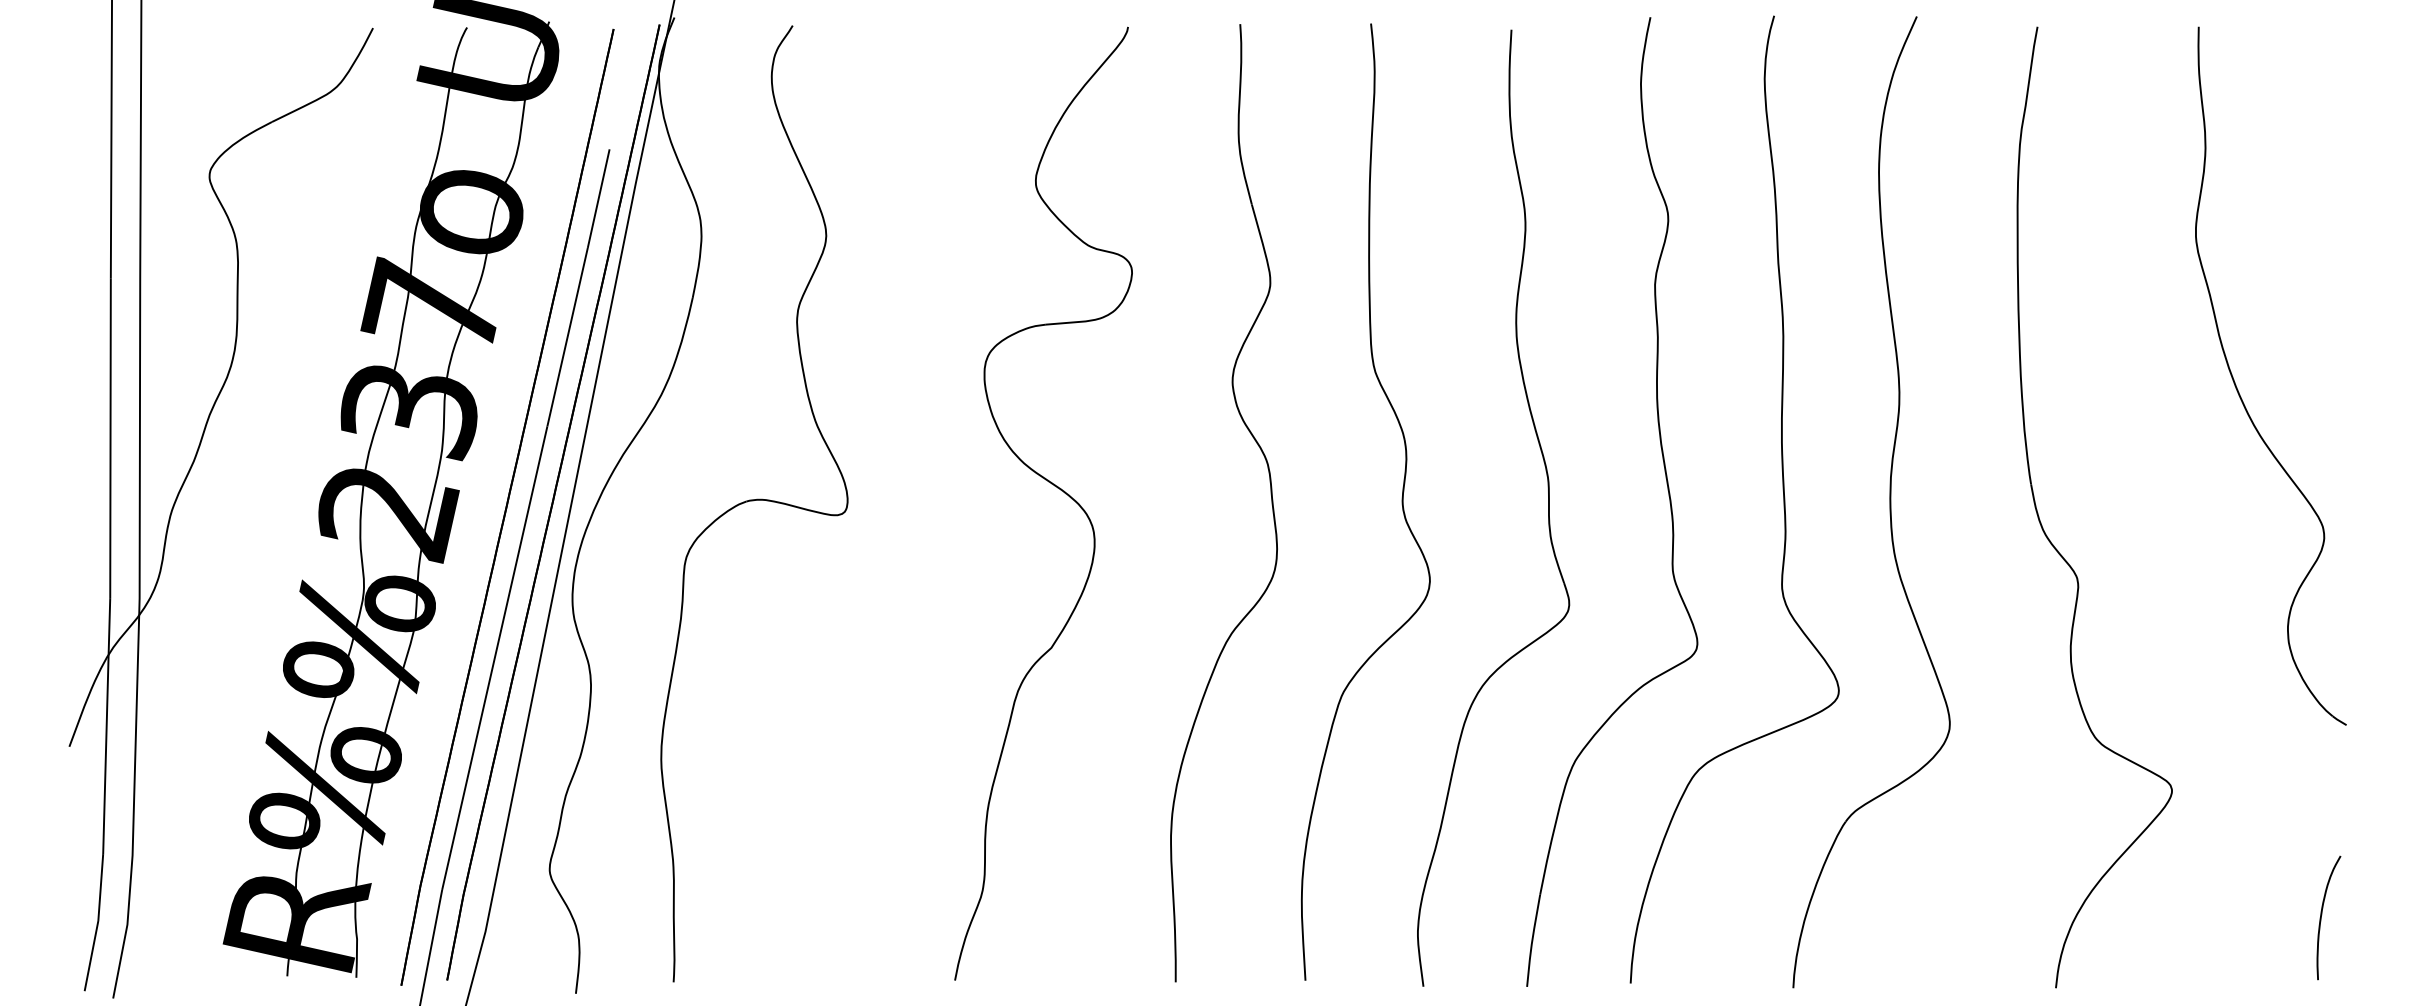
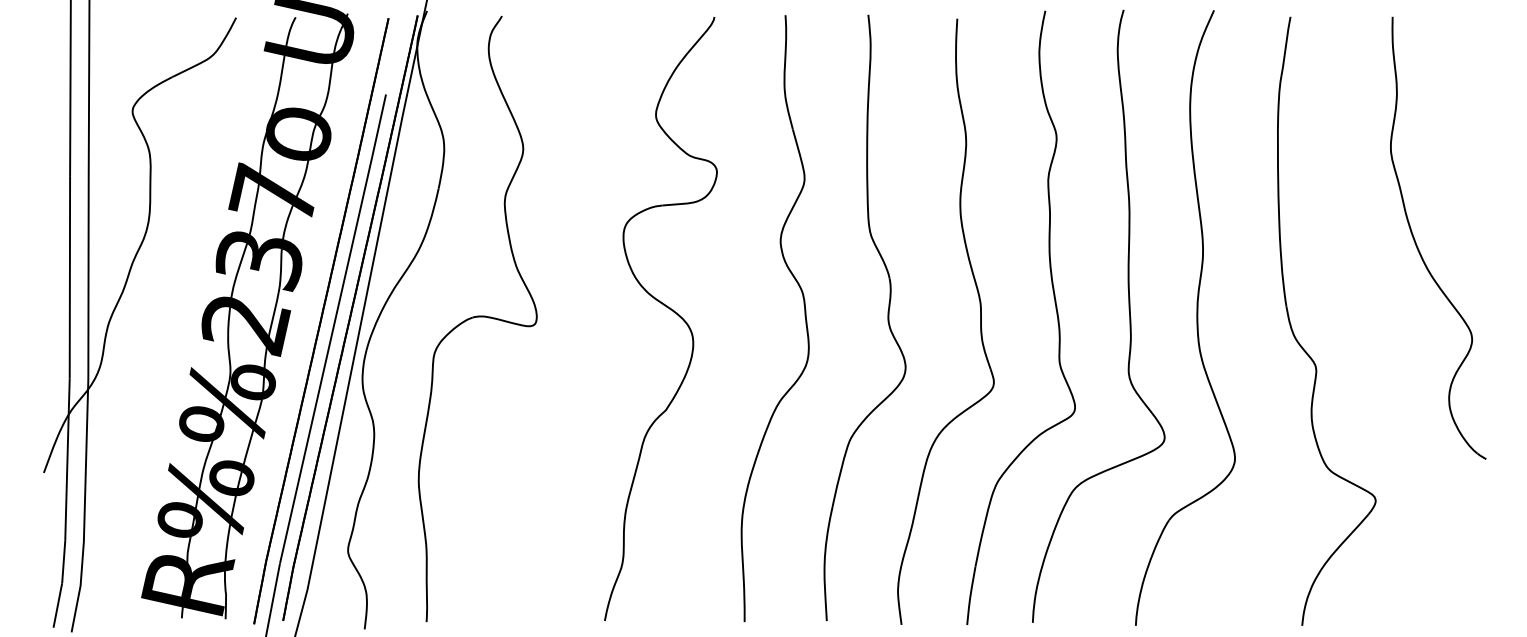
curve: (2323, 915) -> (1471, 579), removed

